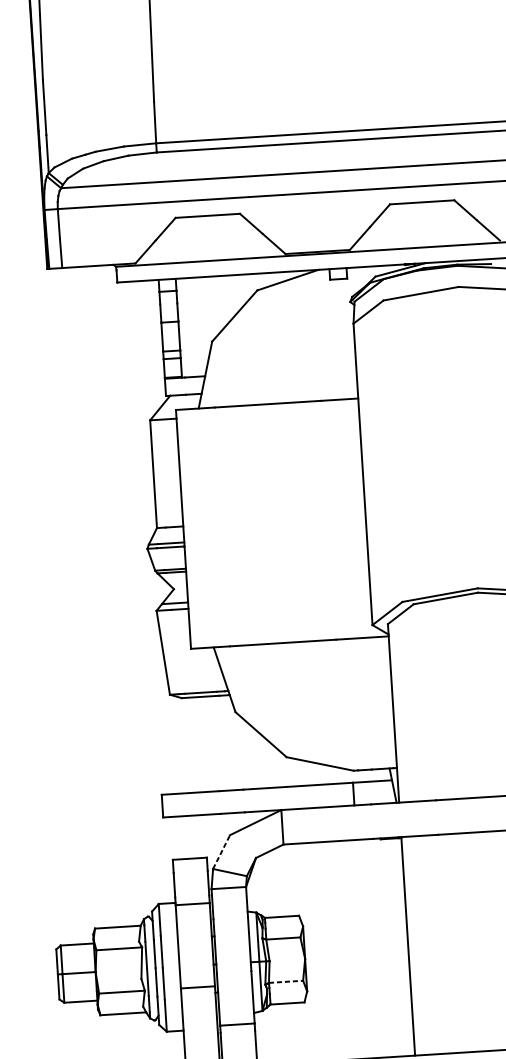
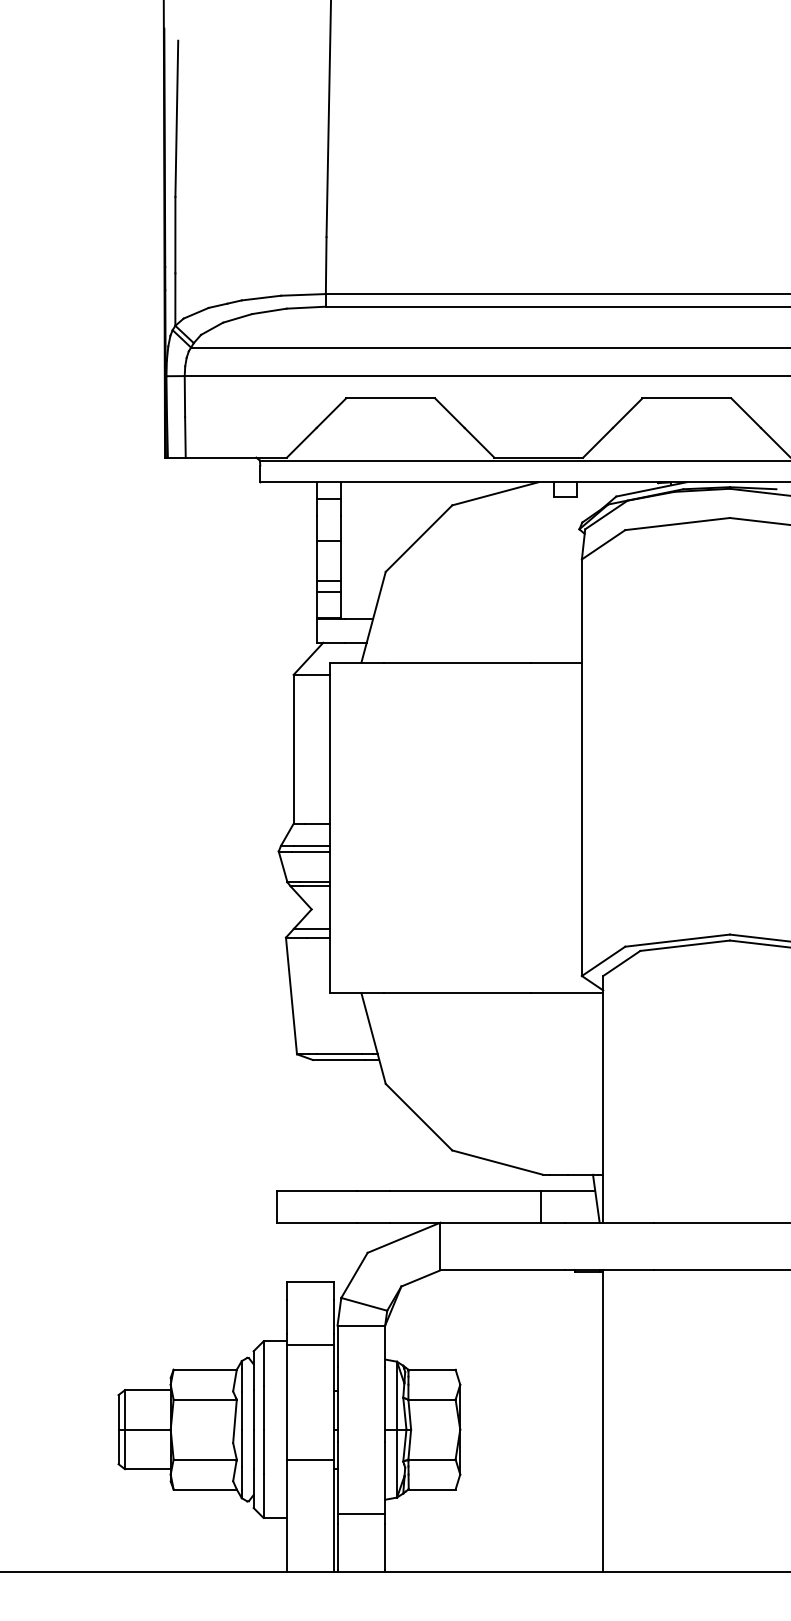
line: (221, 851) -> (354, 1274), dashed -> solid
line: (286, 981) -> (432, 1459), dashed -> solid

